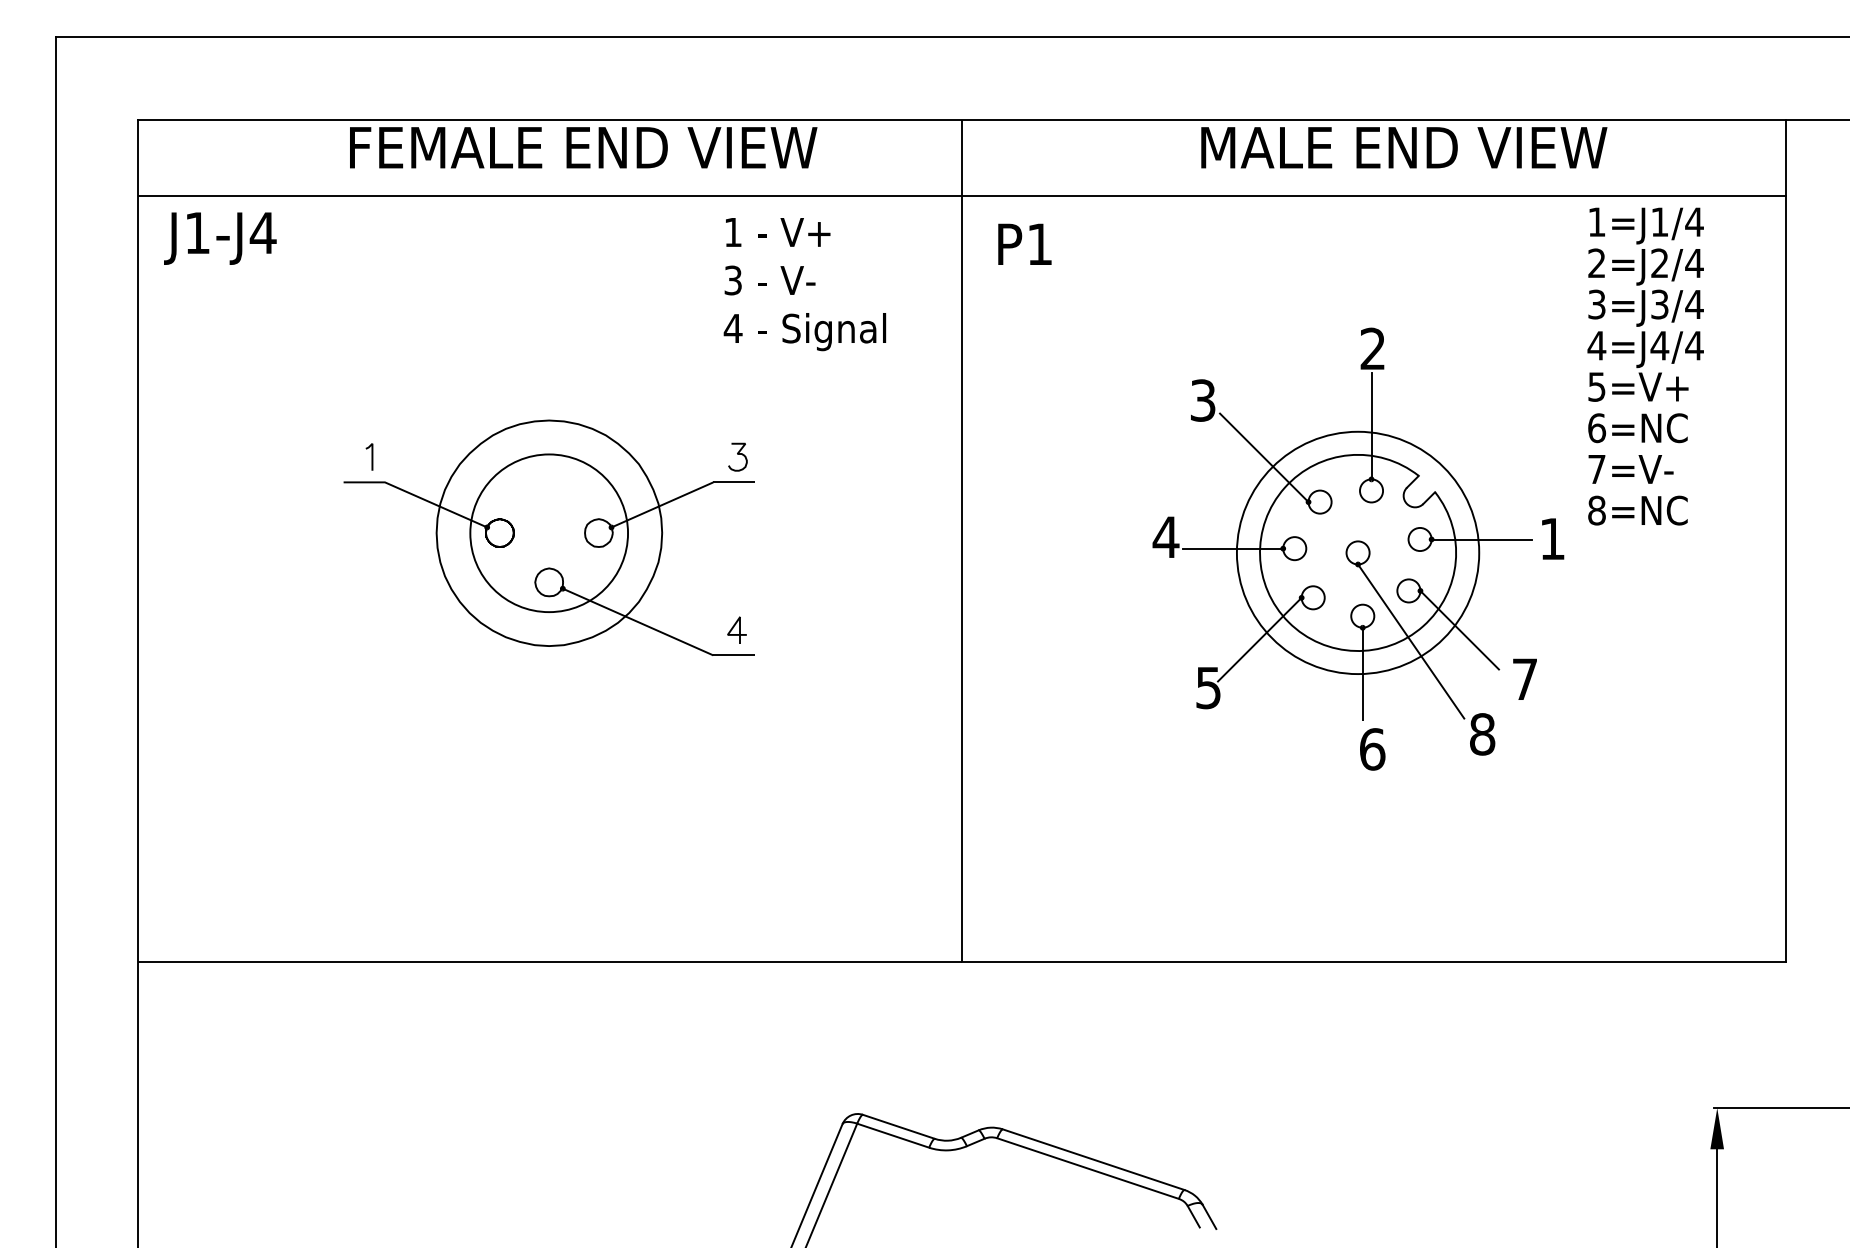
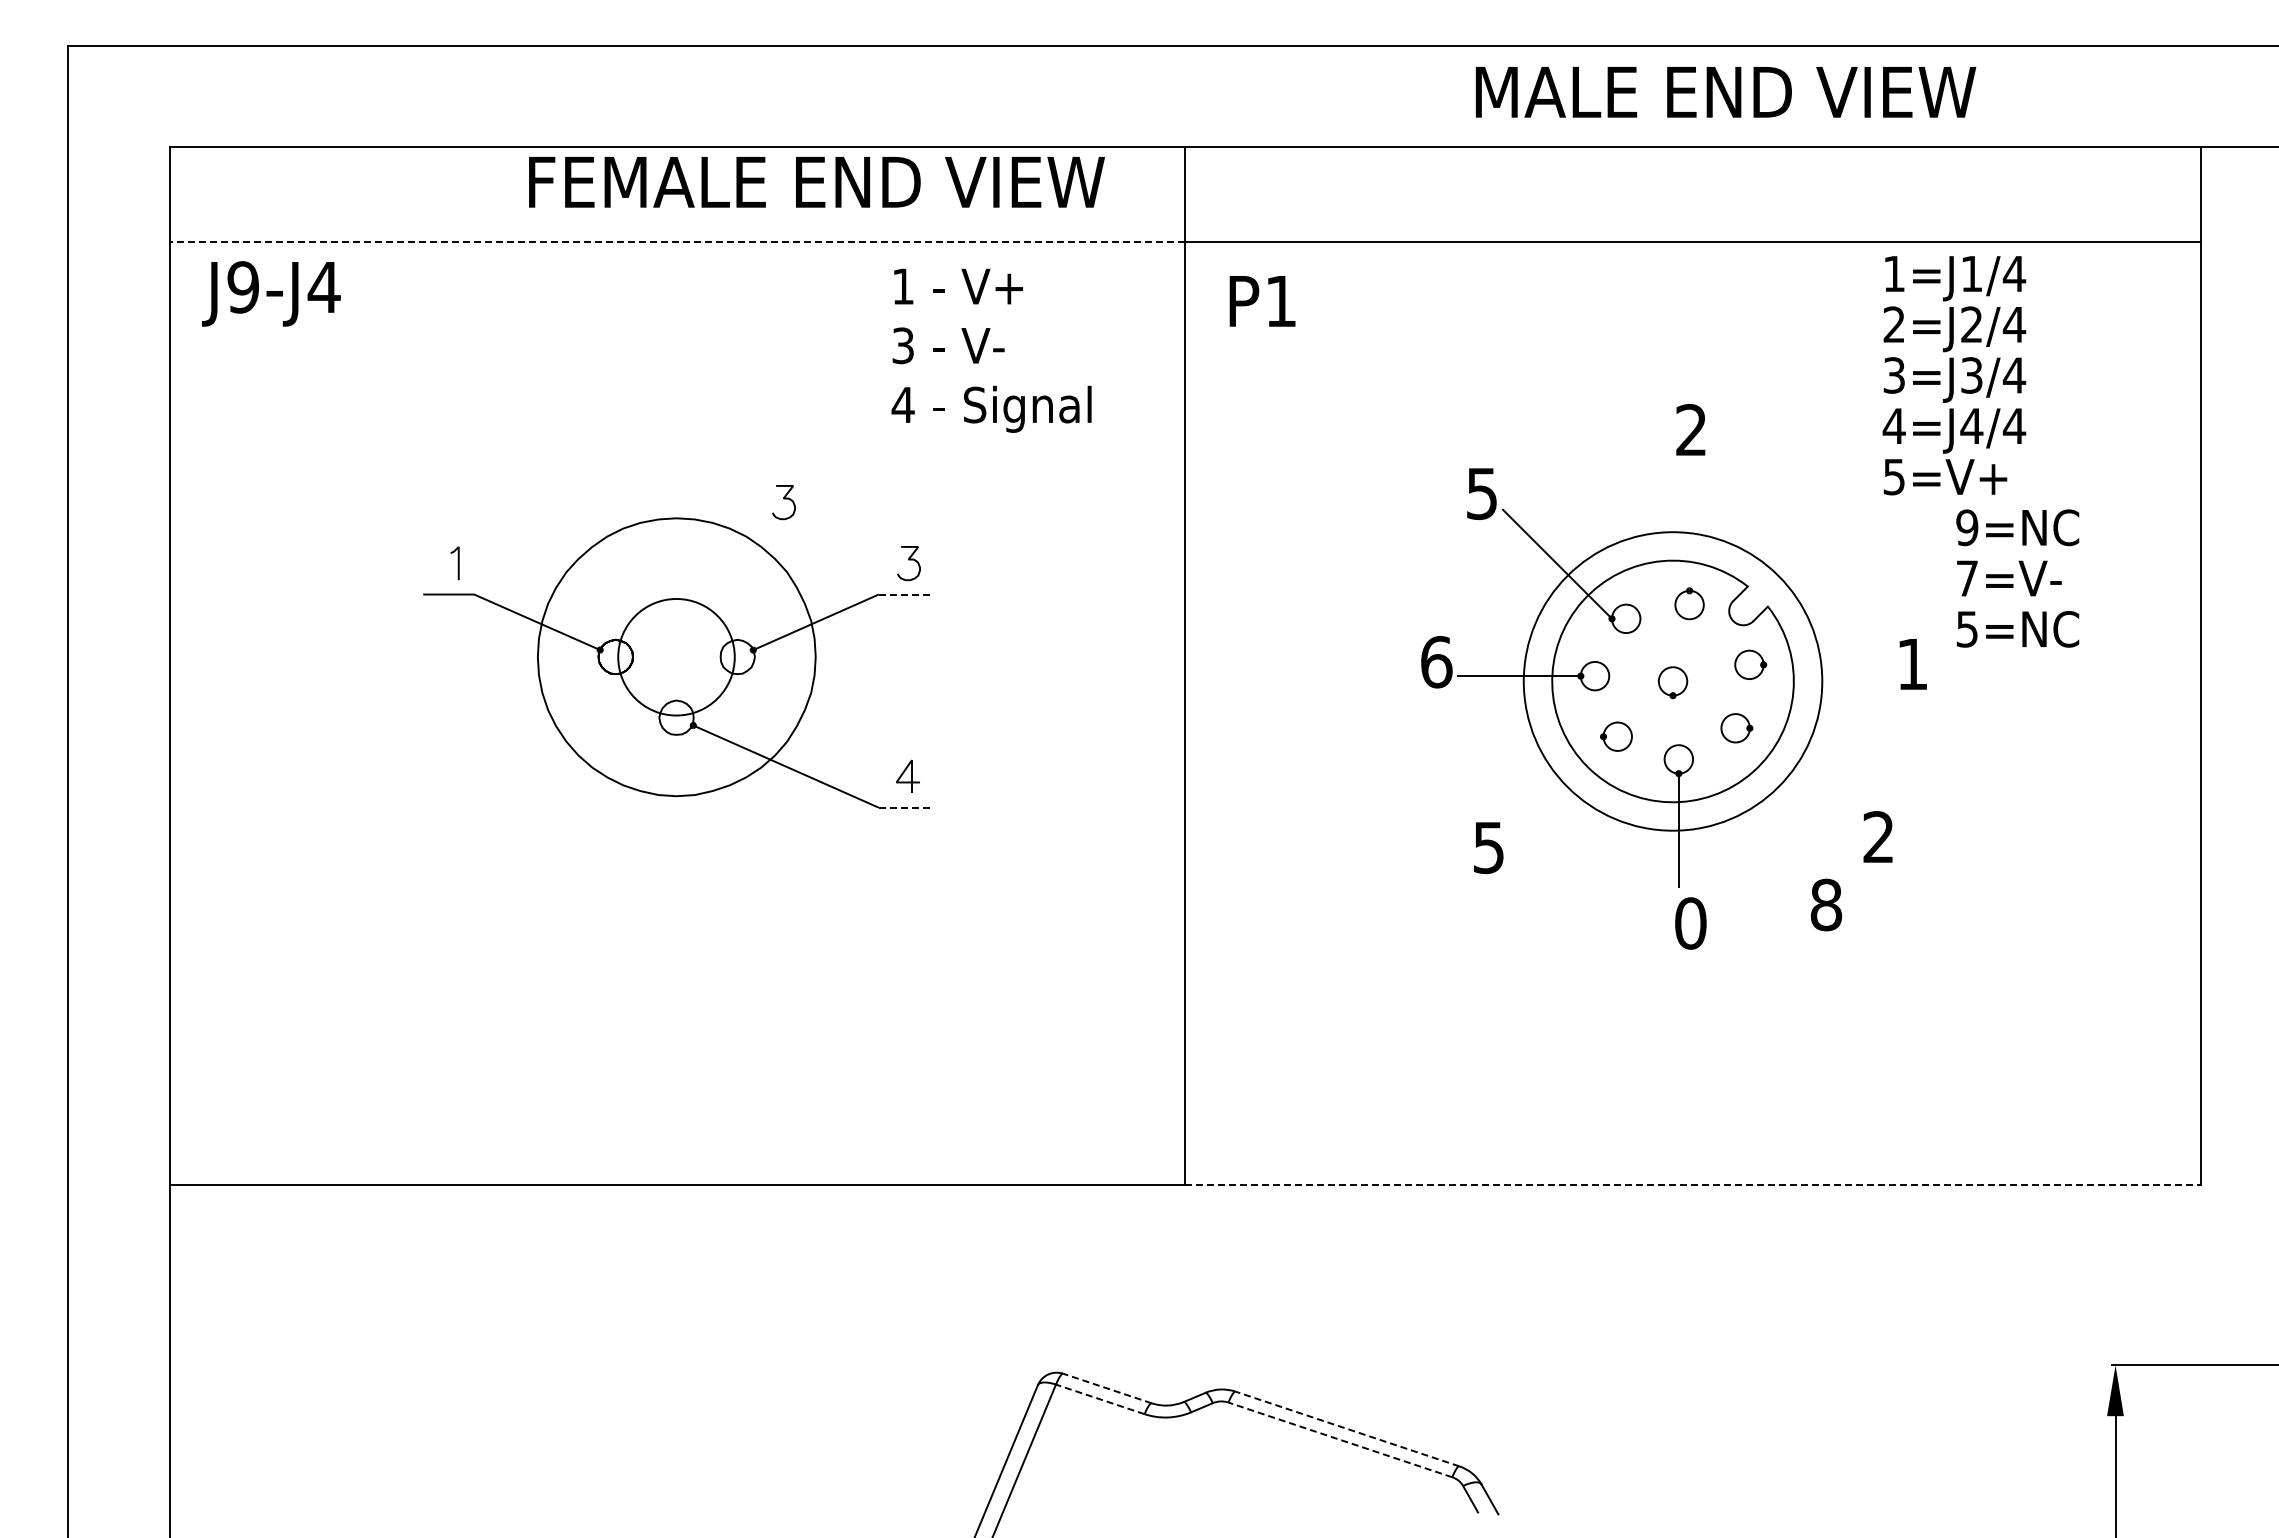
text: (583, 147) -> (816, 182), moved
text: (1404, 147) -> (1726, 92), moved
line: (549, 195) -> (677, 241), solid -> dashed
text: (196, 233) -> (242, 287), J1-J4 -> J9-J4
text: (1645, 304) -> (1954, 375), moved
text: (1203, 400) -> (1482, 493), 3 -> 5
curve: (636, 405) -> (783, 499), added
line: (1371, 425) -> (1689, 524), removed
text: (1597, 427) -> (1967, 527), 6=NC -> 9=NC
line: (734, 482) -> (904, 594), solid -> dashed
text: (1597, 510) -> (1967, 629), 8=NC -> 5=NC
circle: (549, 533) -> (676, 657), size x0.6
text: (1166, 537) -> (1436, 662), 4 -> 6
line: (1481, 539) -> (1824, 664), removed
line: (1459, 630) -> (1797, 776), removed
line: (1259, 639) -> (1551, 787), removed
line: (1411, 641) -> (1738, 790), removed
line: (734, 655) -> (904, 807), solid -> dashed
text: (1524, 678) -> (1878, 836), 7 -> 2
text: (1372, 749) -> (1690, 923), 6 -> 0
line: (1373, 961) -> (1692, 1184), solid -> dashed
line: (899, 1126) -> (1107, 1388), solid -> dashed
line: (893, 1135) -> (1100, 1399), solid -> dashed
line: (1093, 1159) -> (1347, 1428), solid -> dashed
line: (1088, 1168) -> (1340, 1439), solid -> dashed

